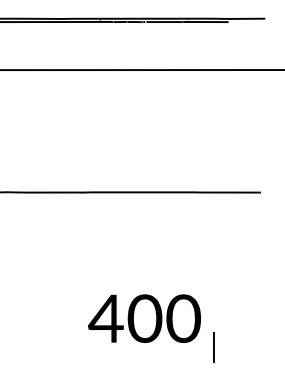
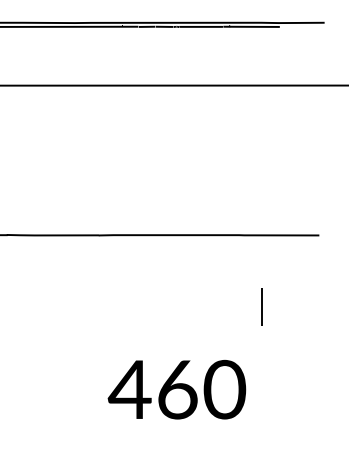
text: (144, 318) -> (176, 389), 400 -> 460
line: (213, 347) -> (261, 306), moved

